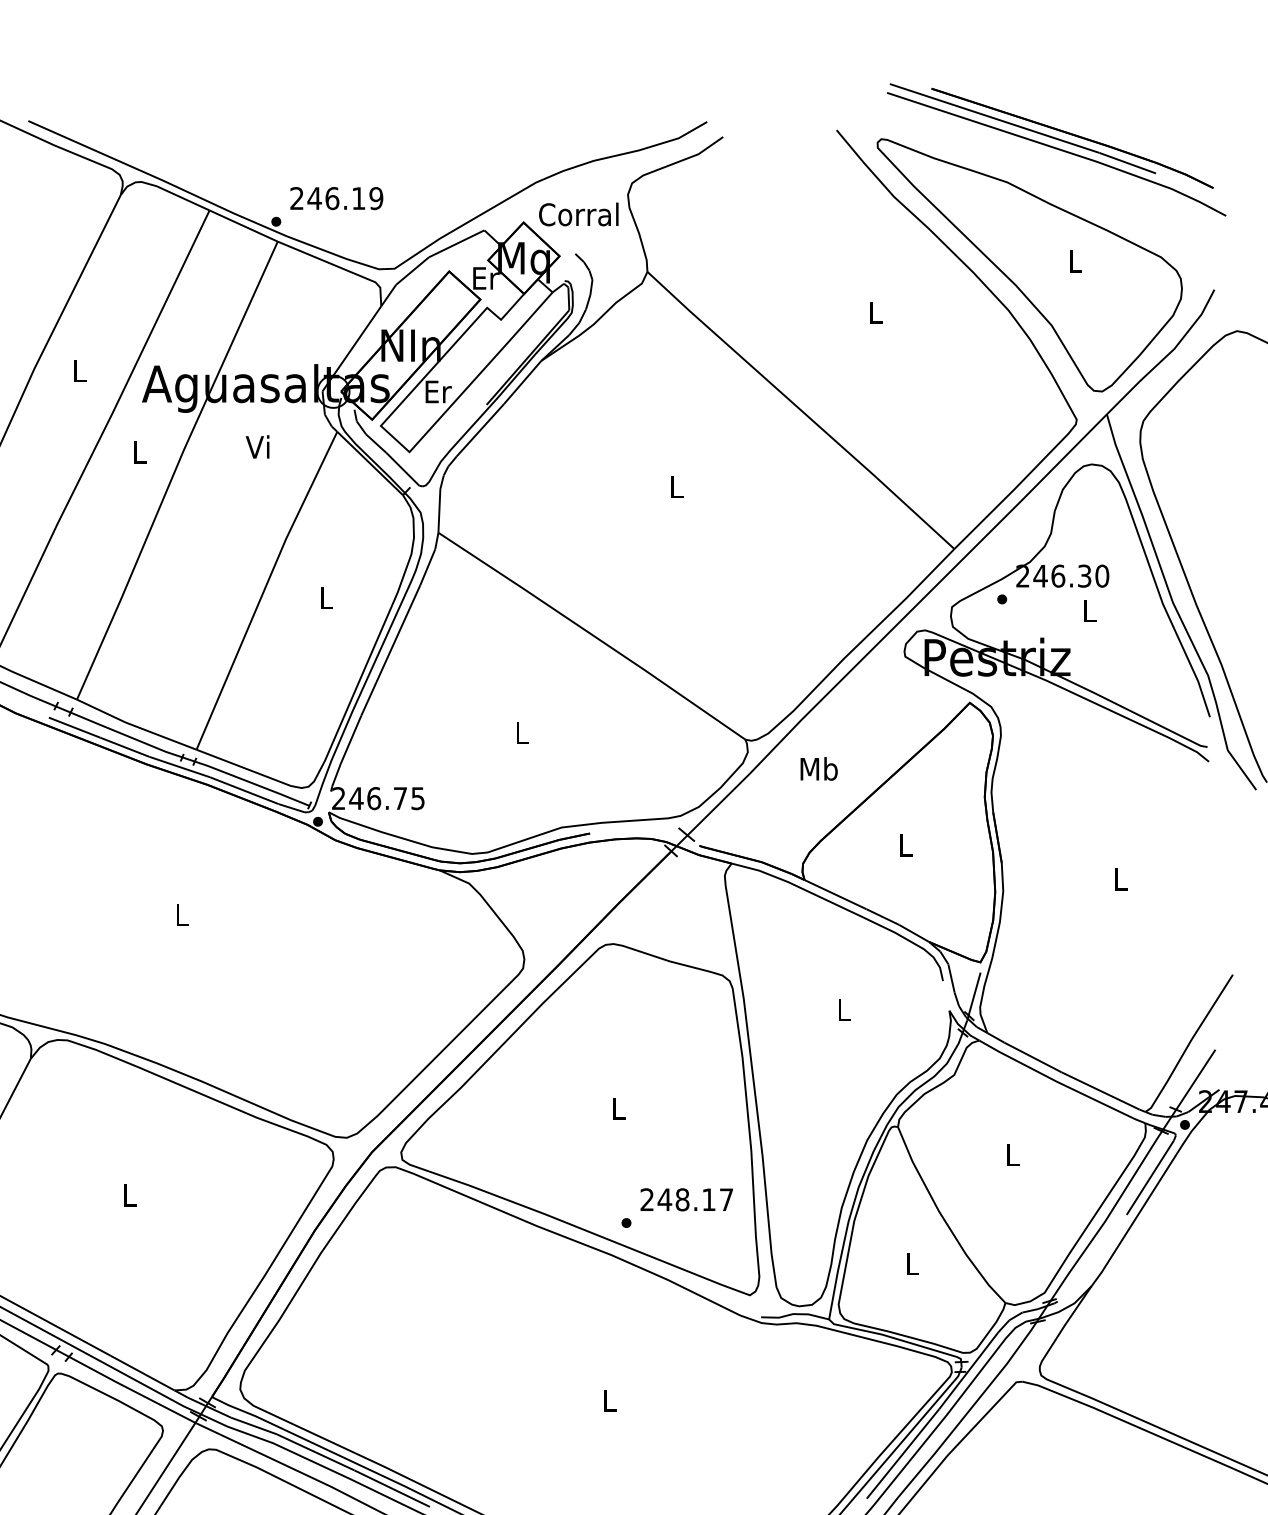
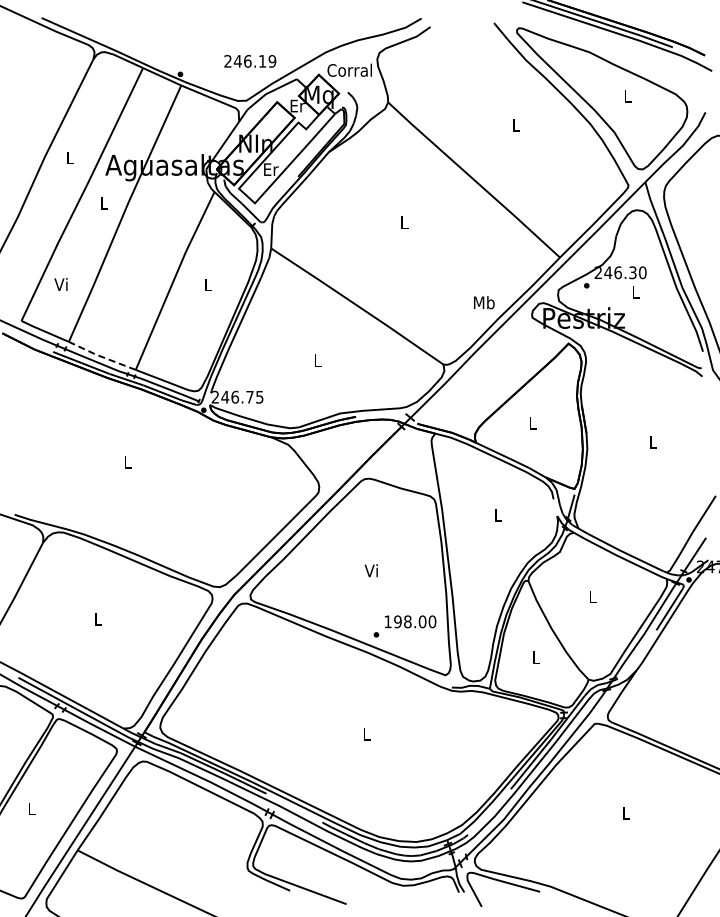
text: (337, 198) -> (250, 61), moved
text: (256, 447) -> (60, 284), moved
line: (133, 725) -> (100, 356), solid -> dashed
text: (819, 768) -> (484, 302), moved
text: (615, 1108) -> (370, 570), L -> Vi
text: (687, 1199) -> (410, 621), 248.17 -> 198.00

